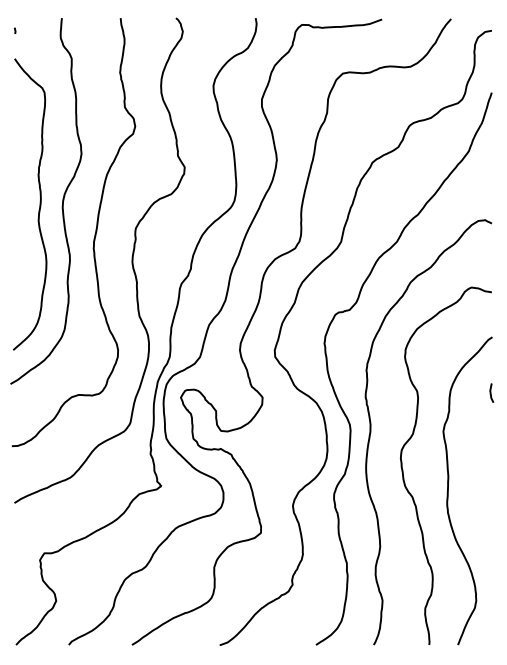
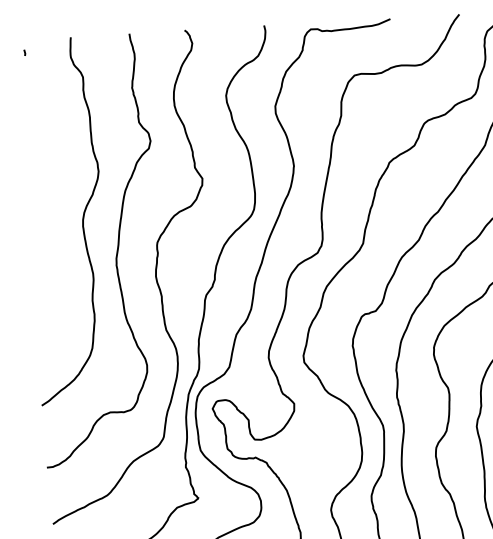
curve: (39, 204) -> (59, 224), removed

